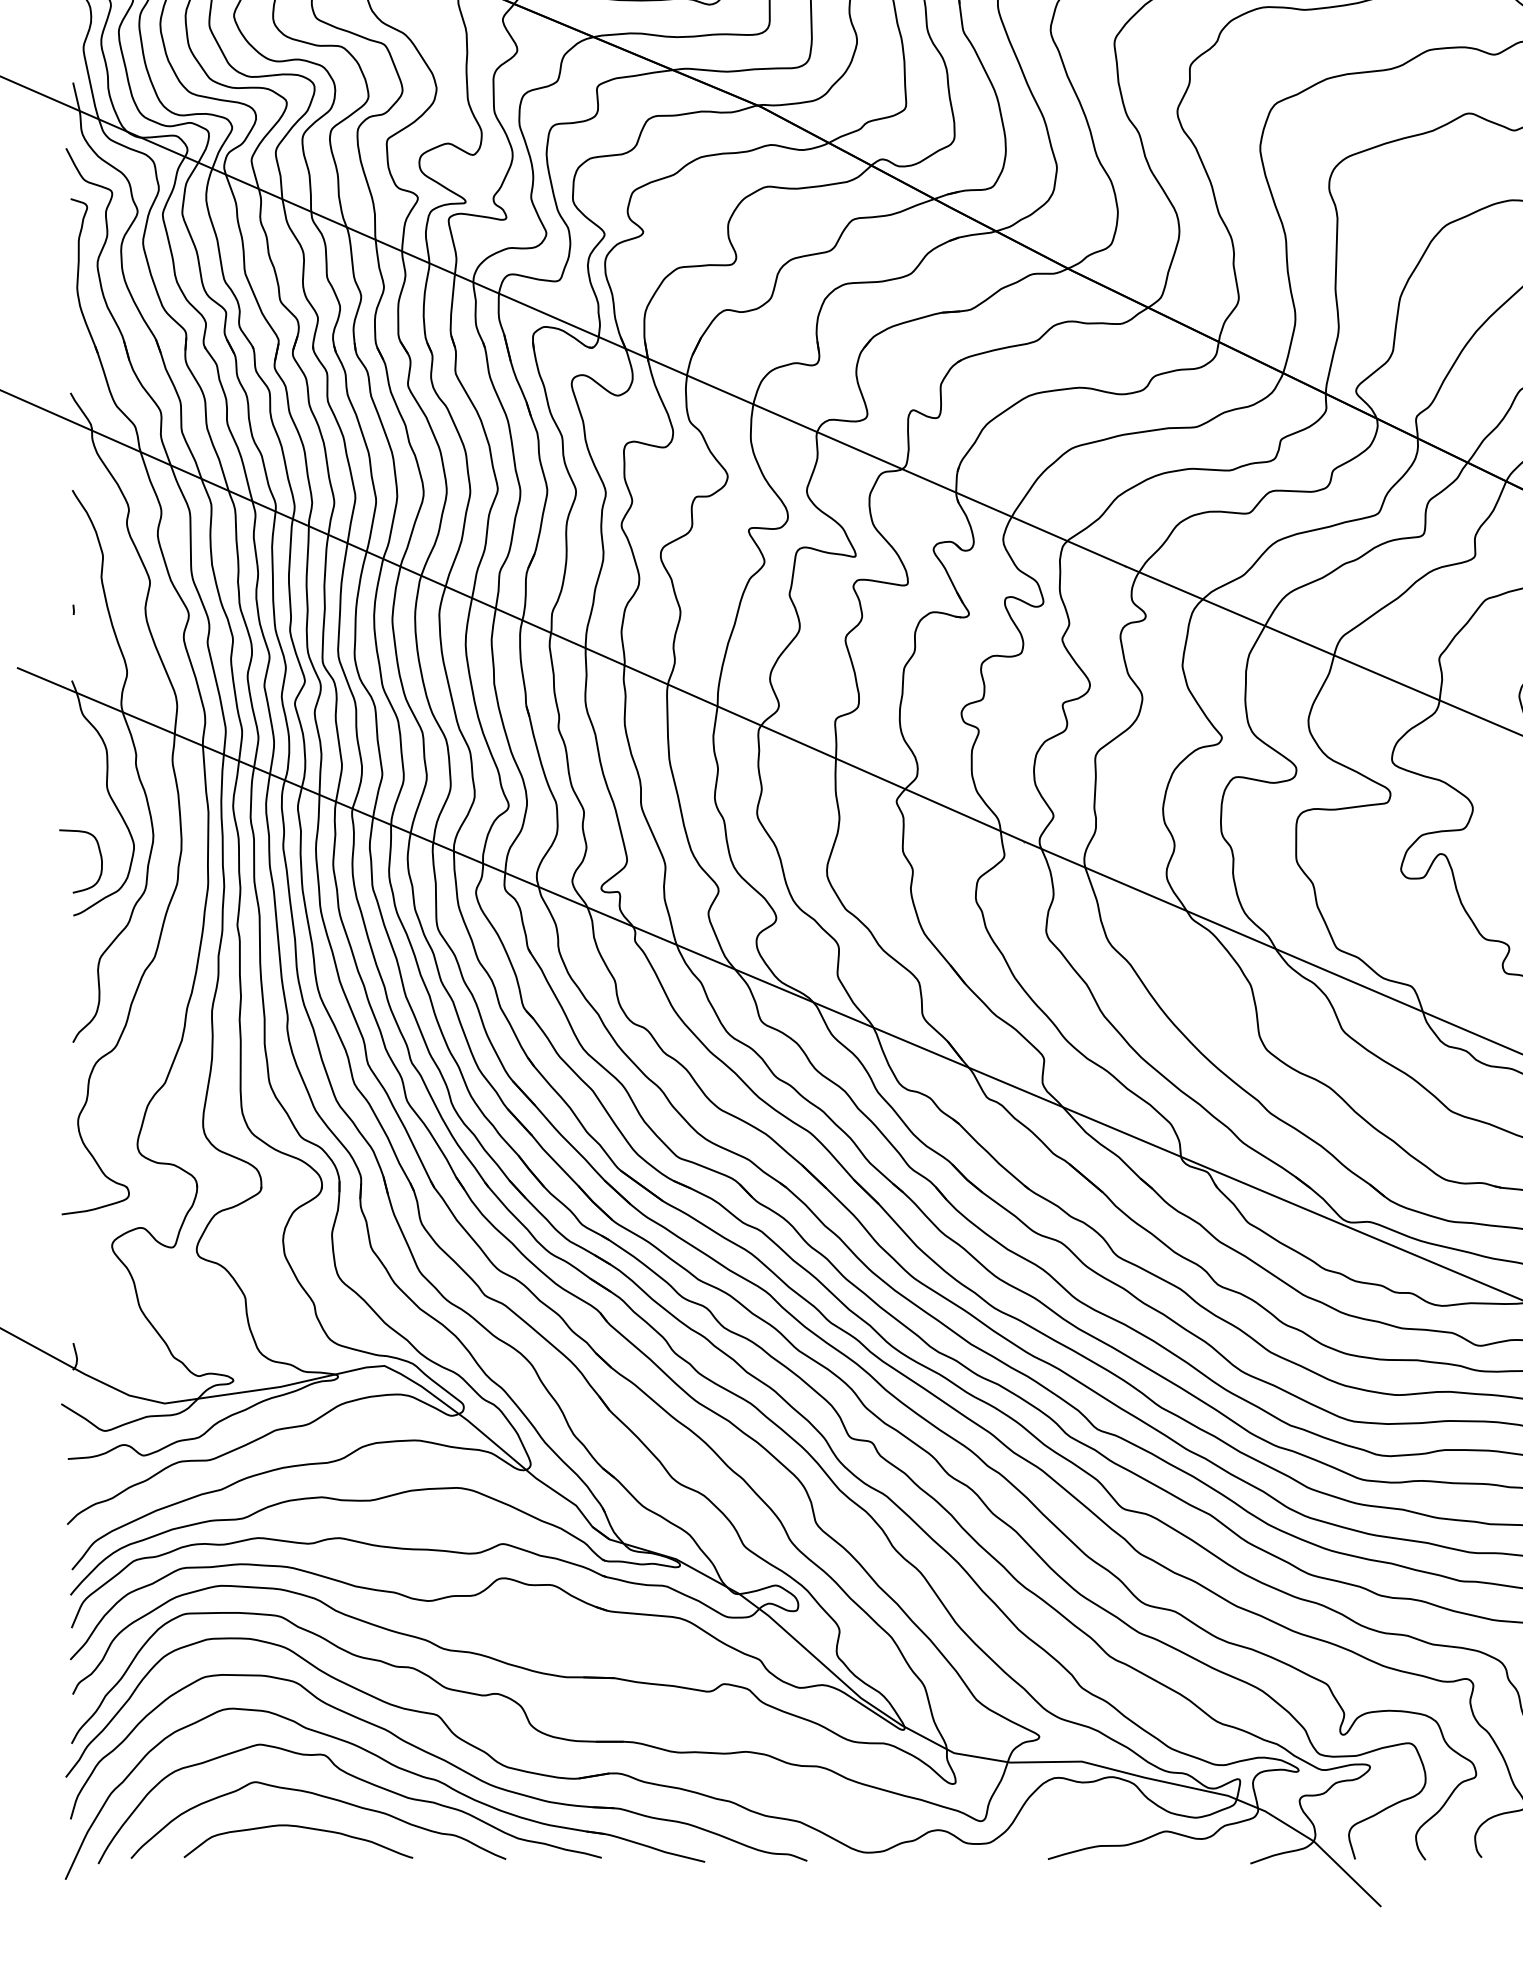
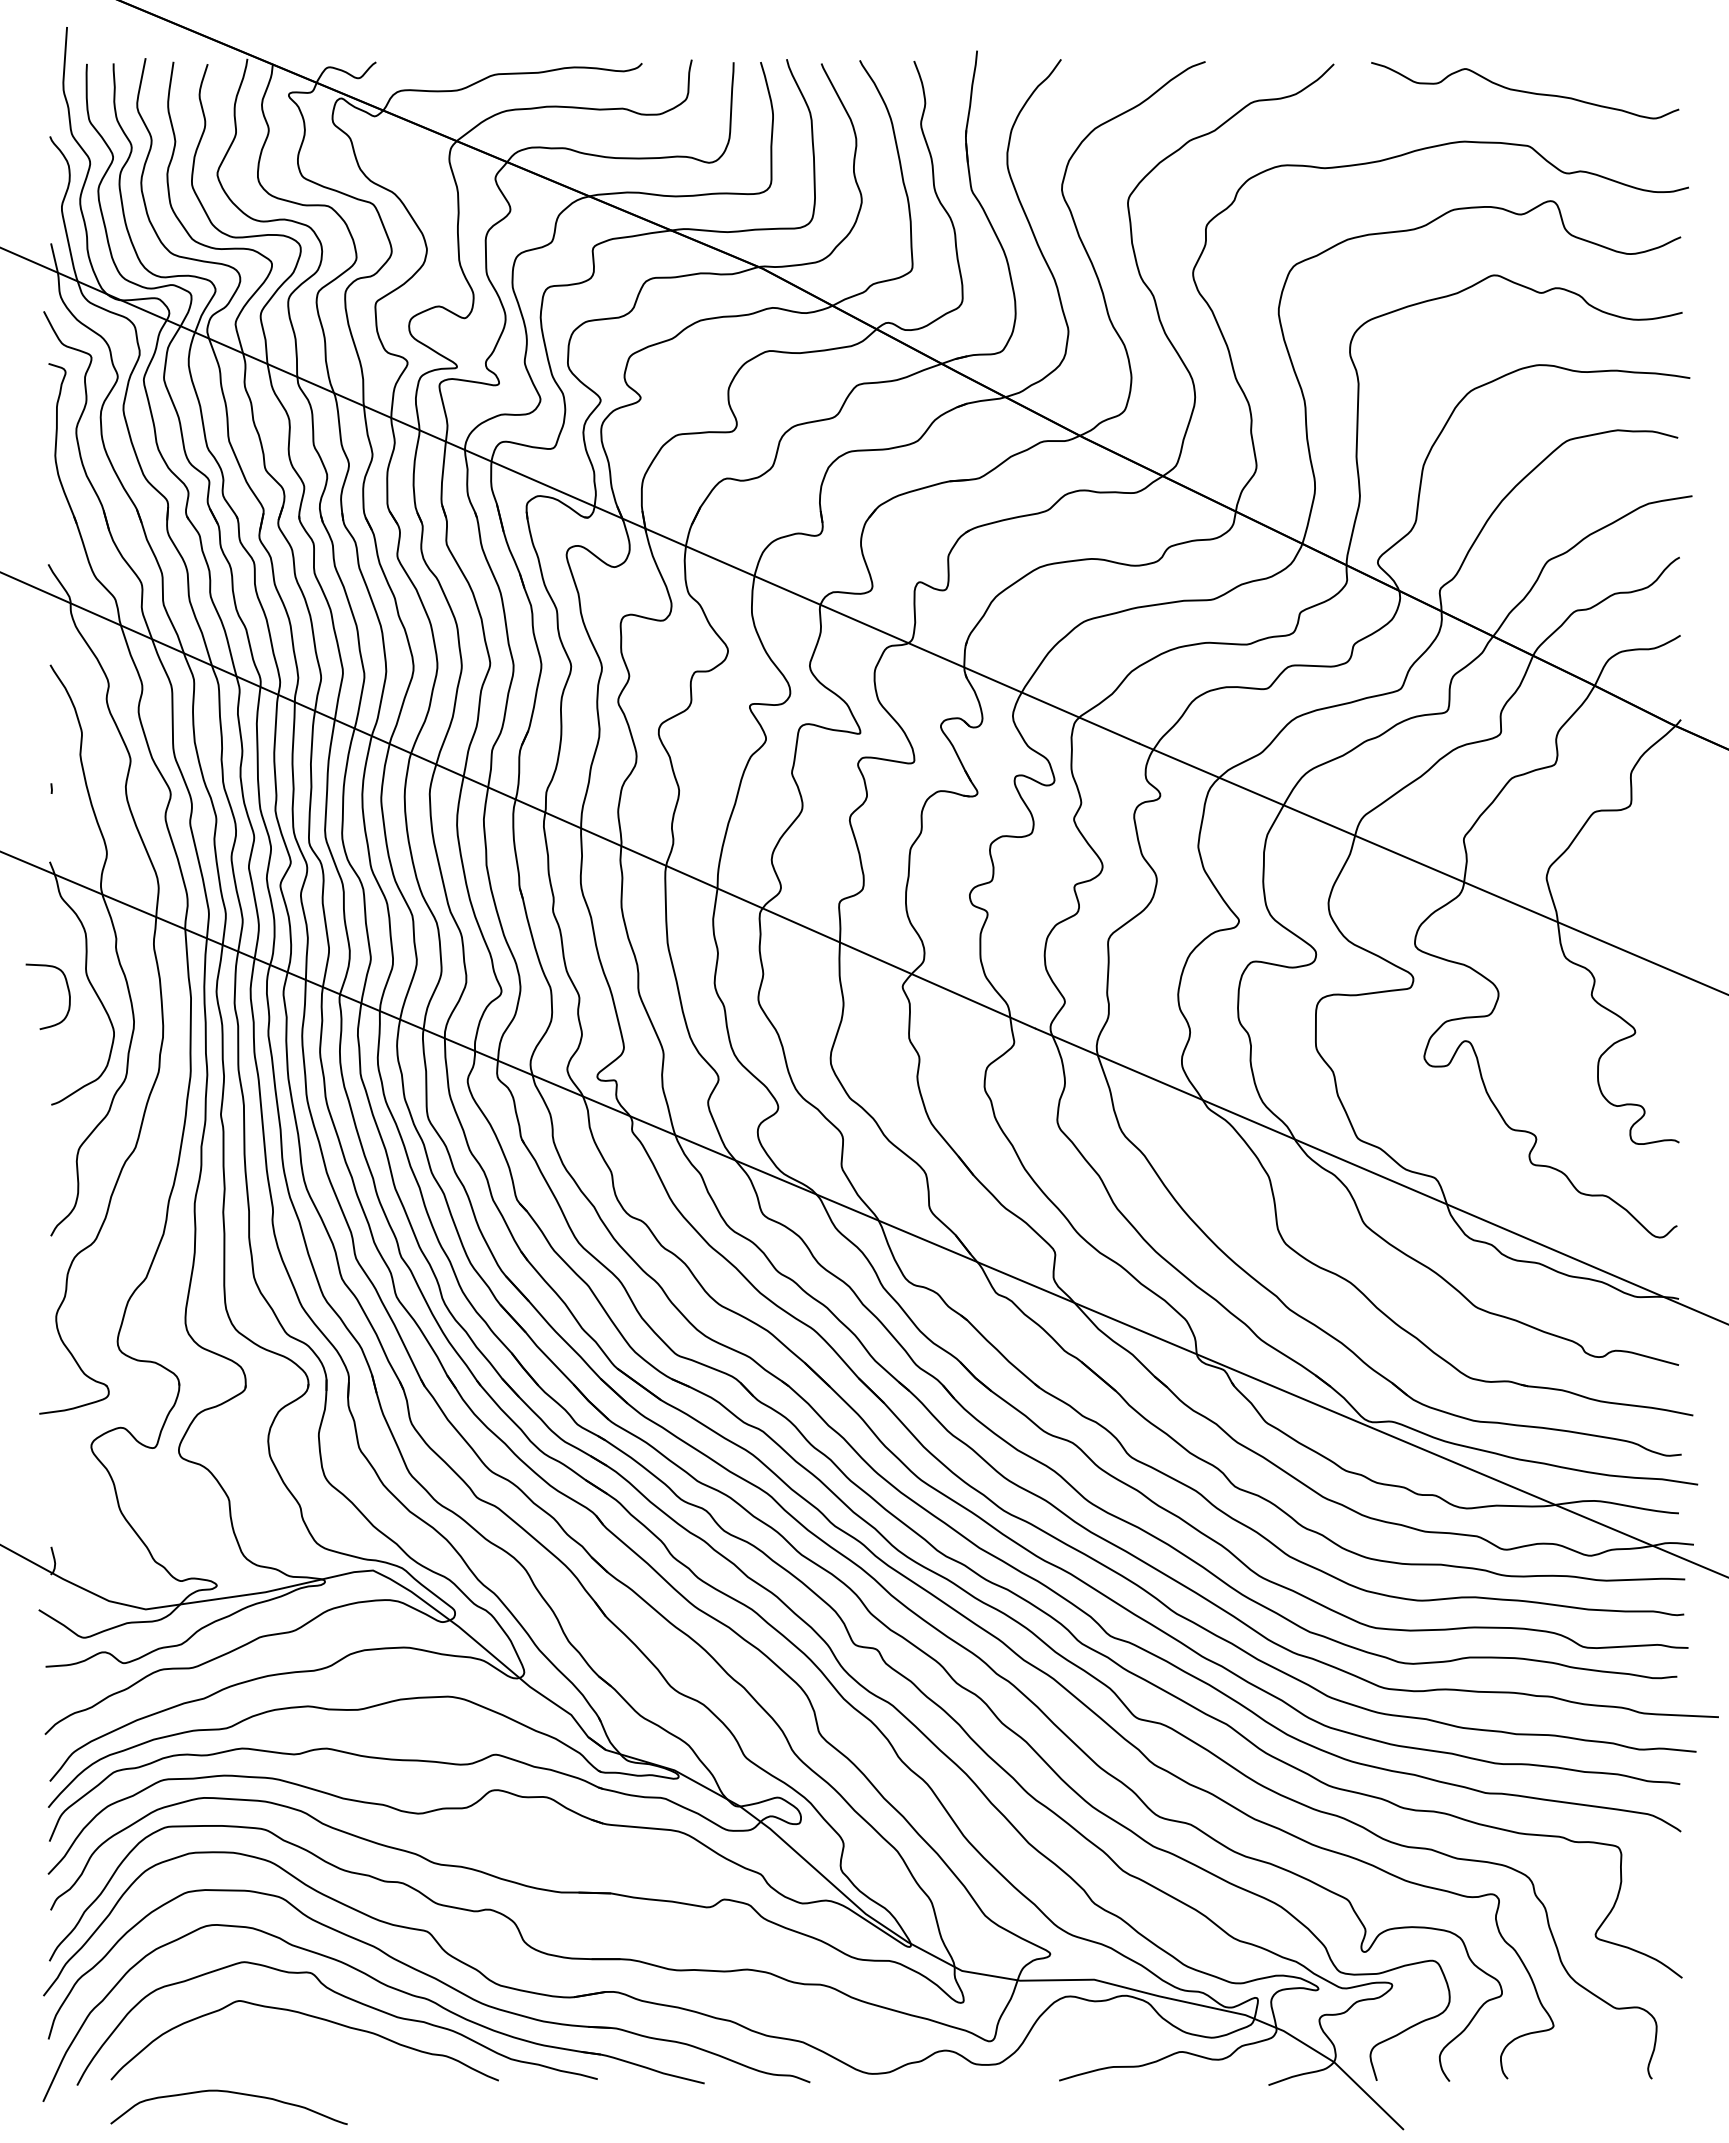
curve: (100, 860) -> (68, 995), moved
curve: (300, 1828) -> (231, 2093), moved

